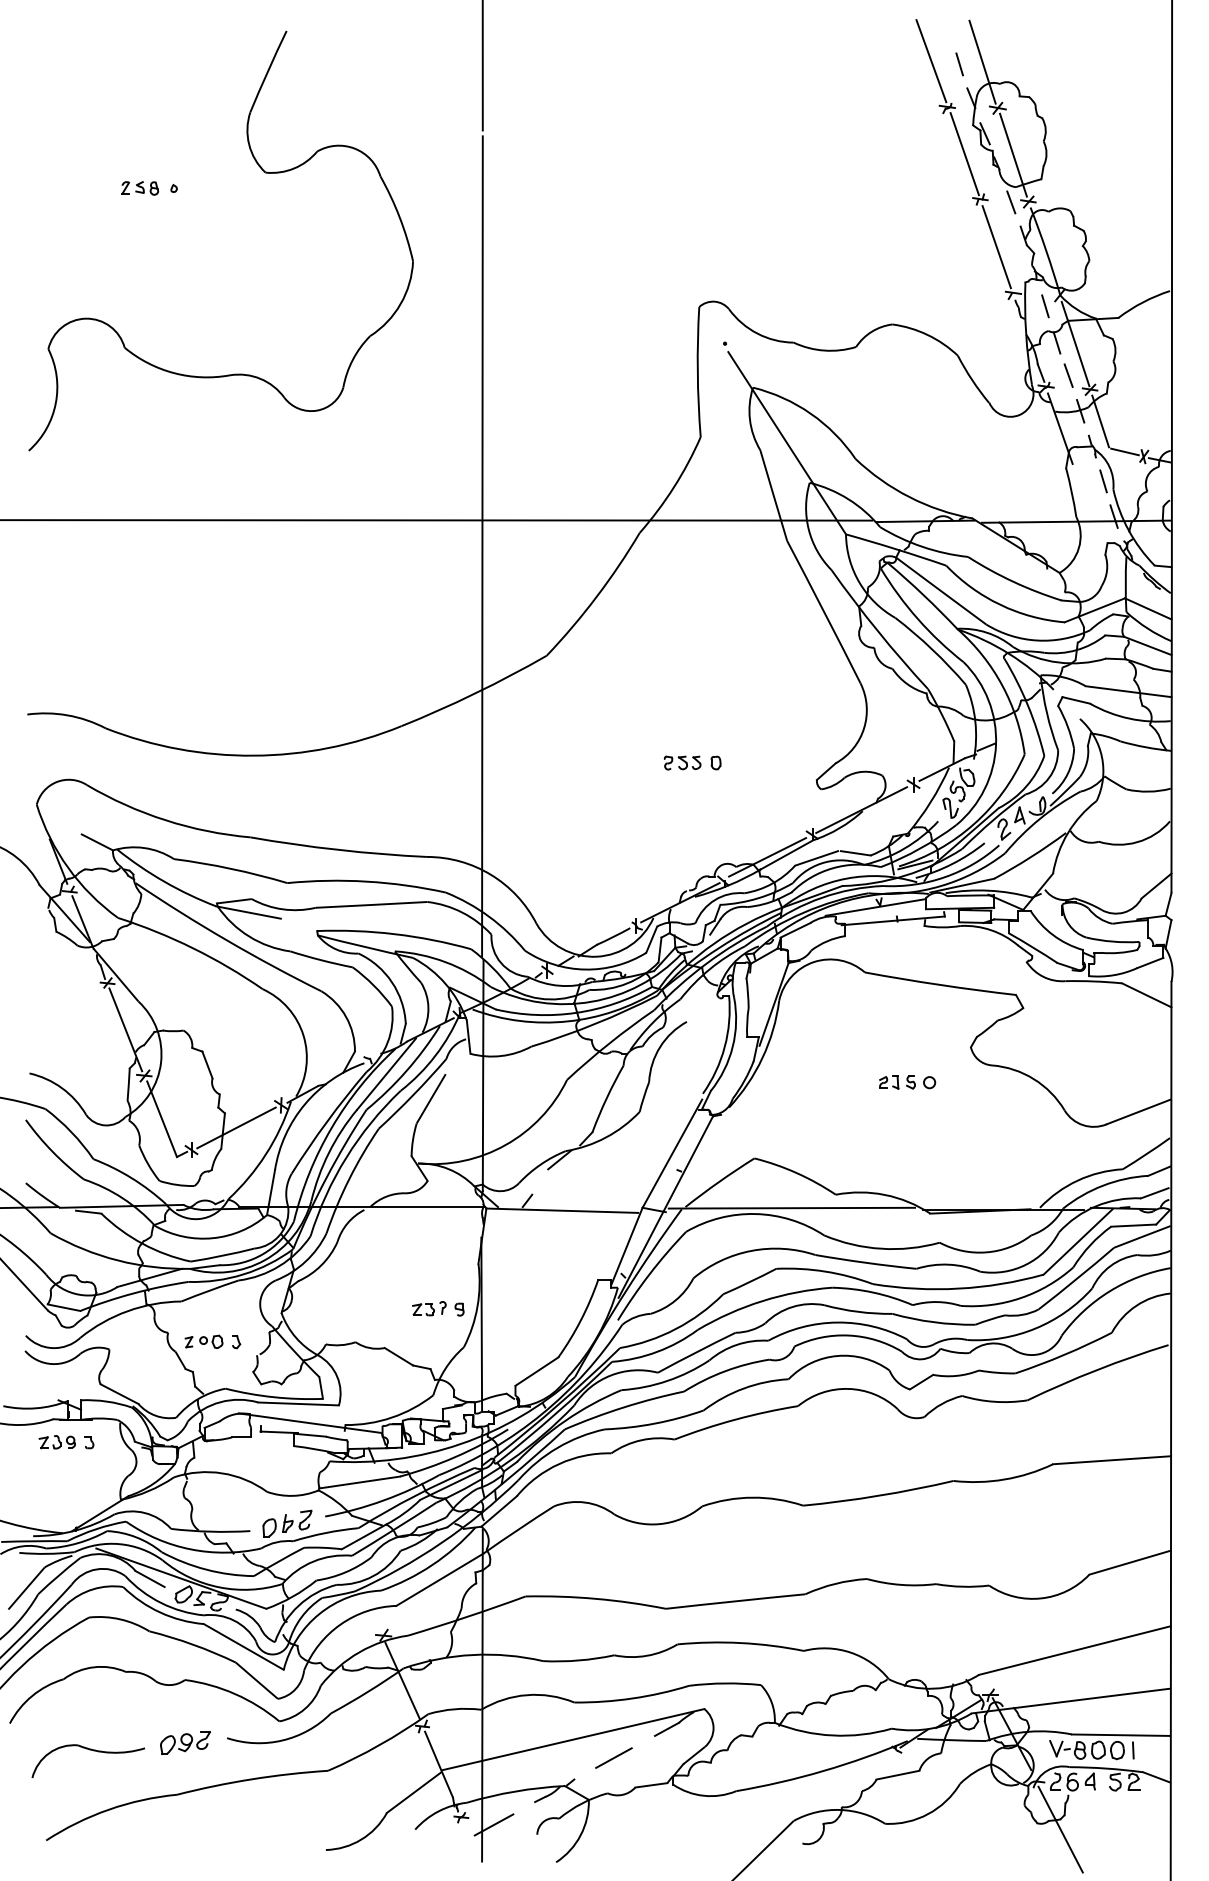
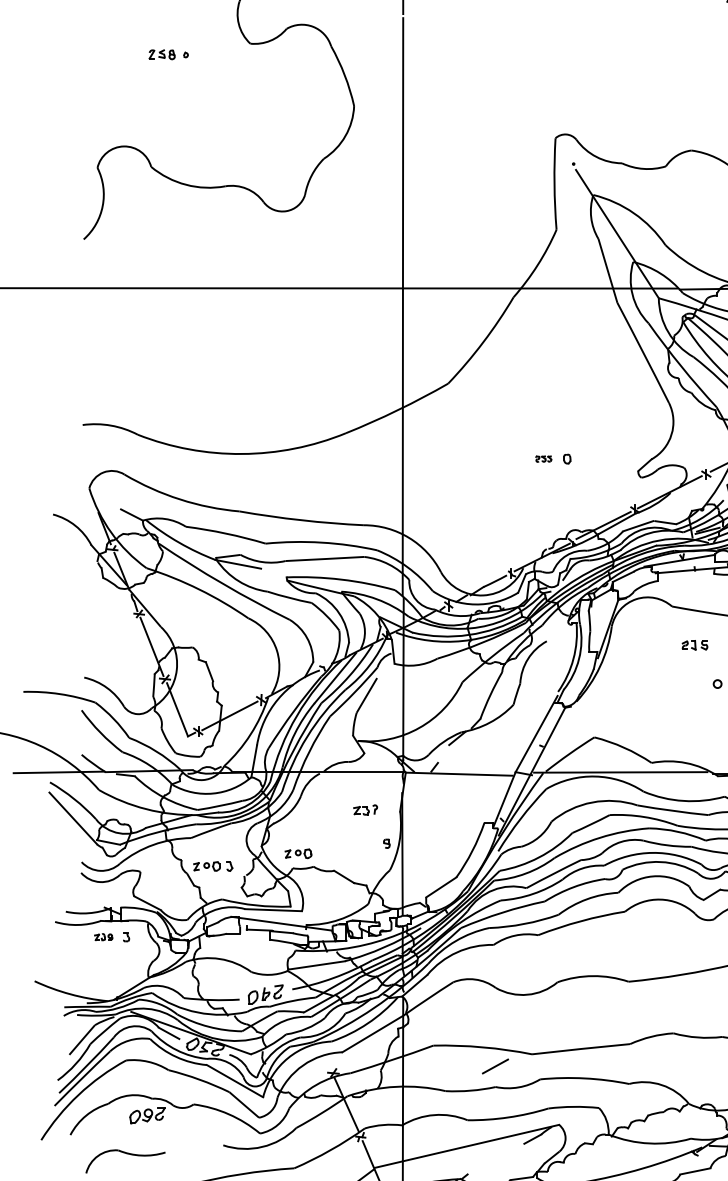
part: (682, 762) -> (543, 458), size x0.6
part: (897, 1082) -> (695, 645), moved
part: (429, 1308) -> (365, 809), moved
part: (333, 1323) -> (298, 853), added
part: (56, 1442) -> (103, 937), size x0.7
part: (185, 1742) -> (147, 1115), moved
line: (613, 1757) -> (495, 1066), moved

